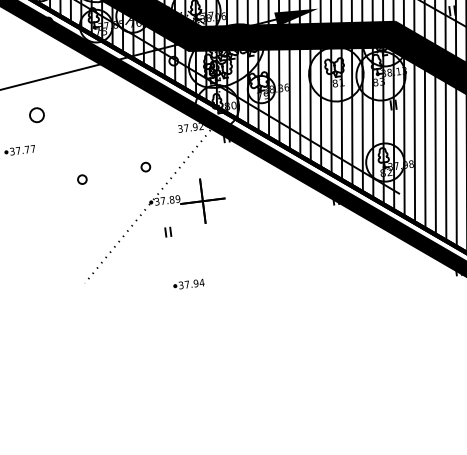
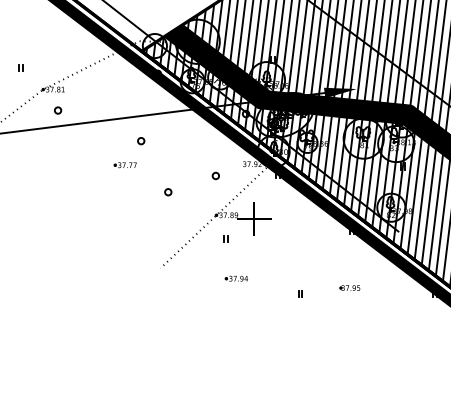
part: (37, 115) -> (141, 141), size x0.62
part: (145, 166) -> (215, 175), moved
part: (342, 277) -> (349, 287), added
part: (277, 293) -> (300, 293), added

